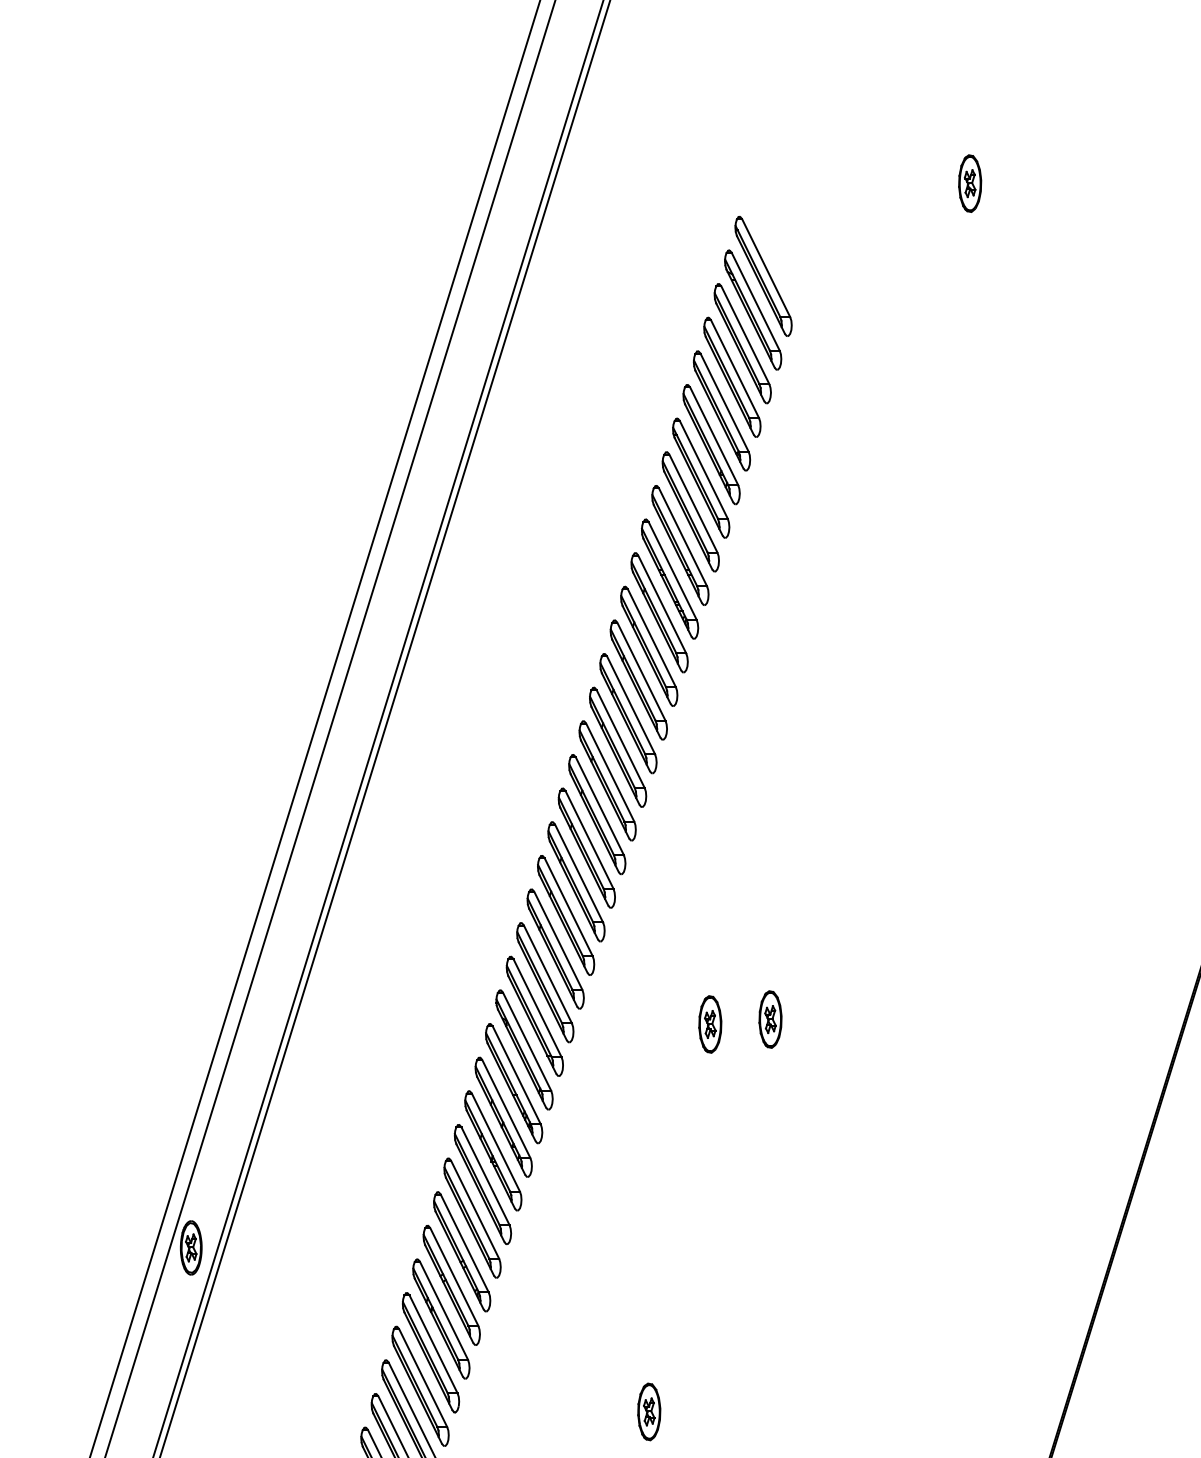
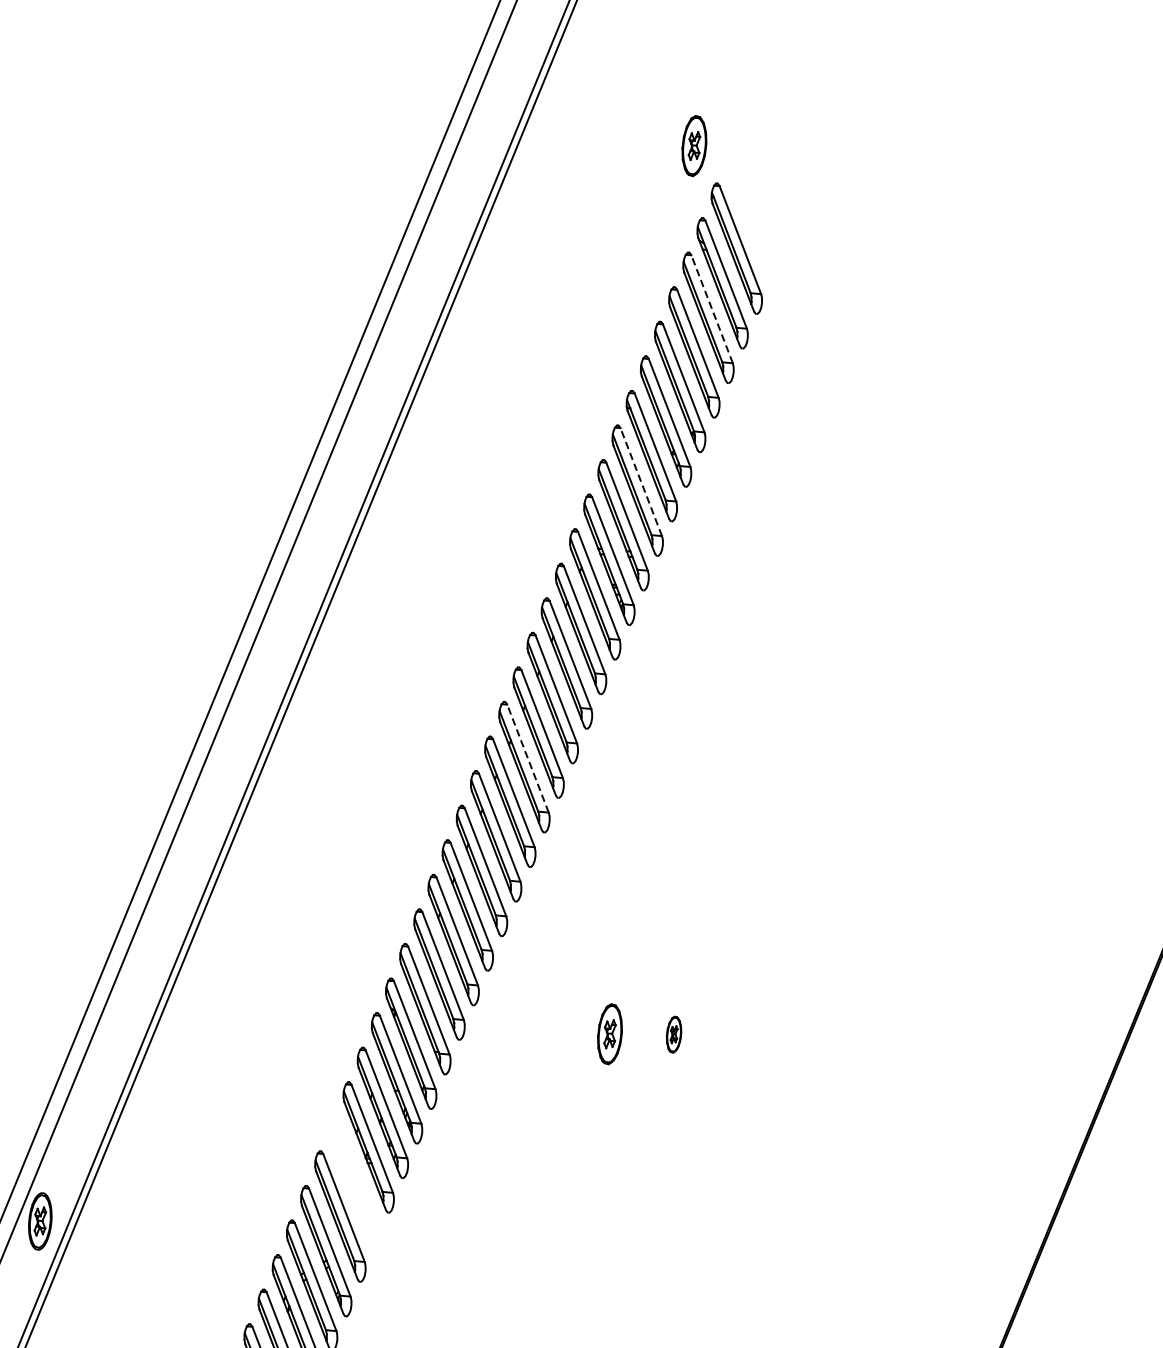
part: (970, 183) -> (694, 145), moved
line: (745, 335) -> (712, 309), solid -> dashed
line: (693, 503) -> (641, 482), solid -> dashed
line: (610, 772) -> (528, 758), solid -> dashed
part: (770, 1019) -> (674, 1034), size x0.6
part: (482, 1184) -> (354, 1181), removed

